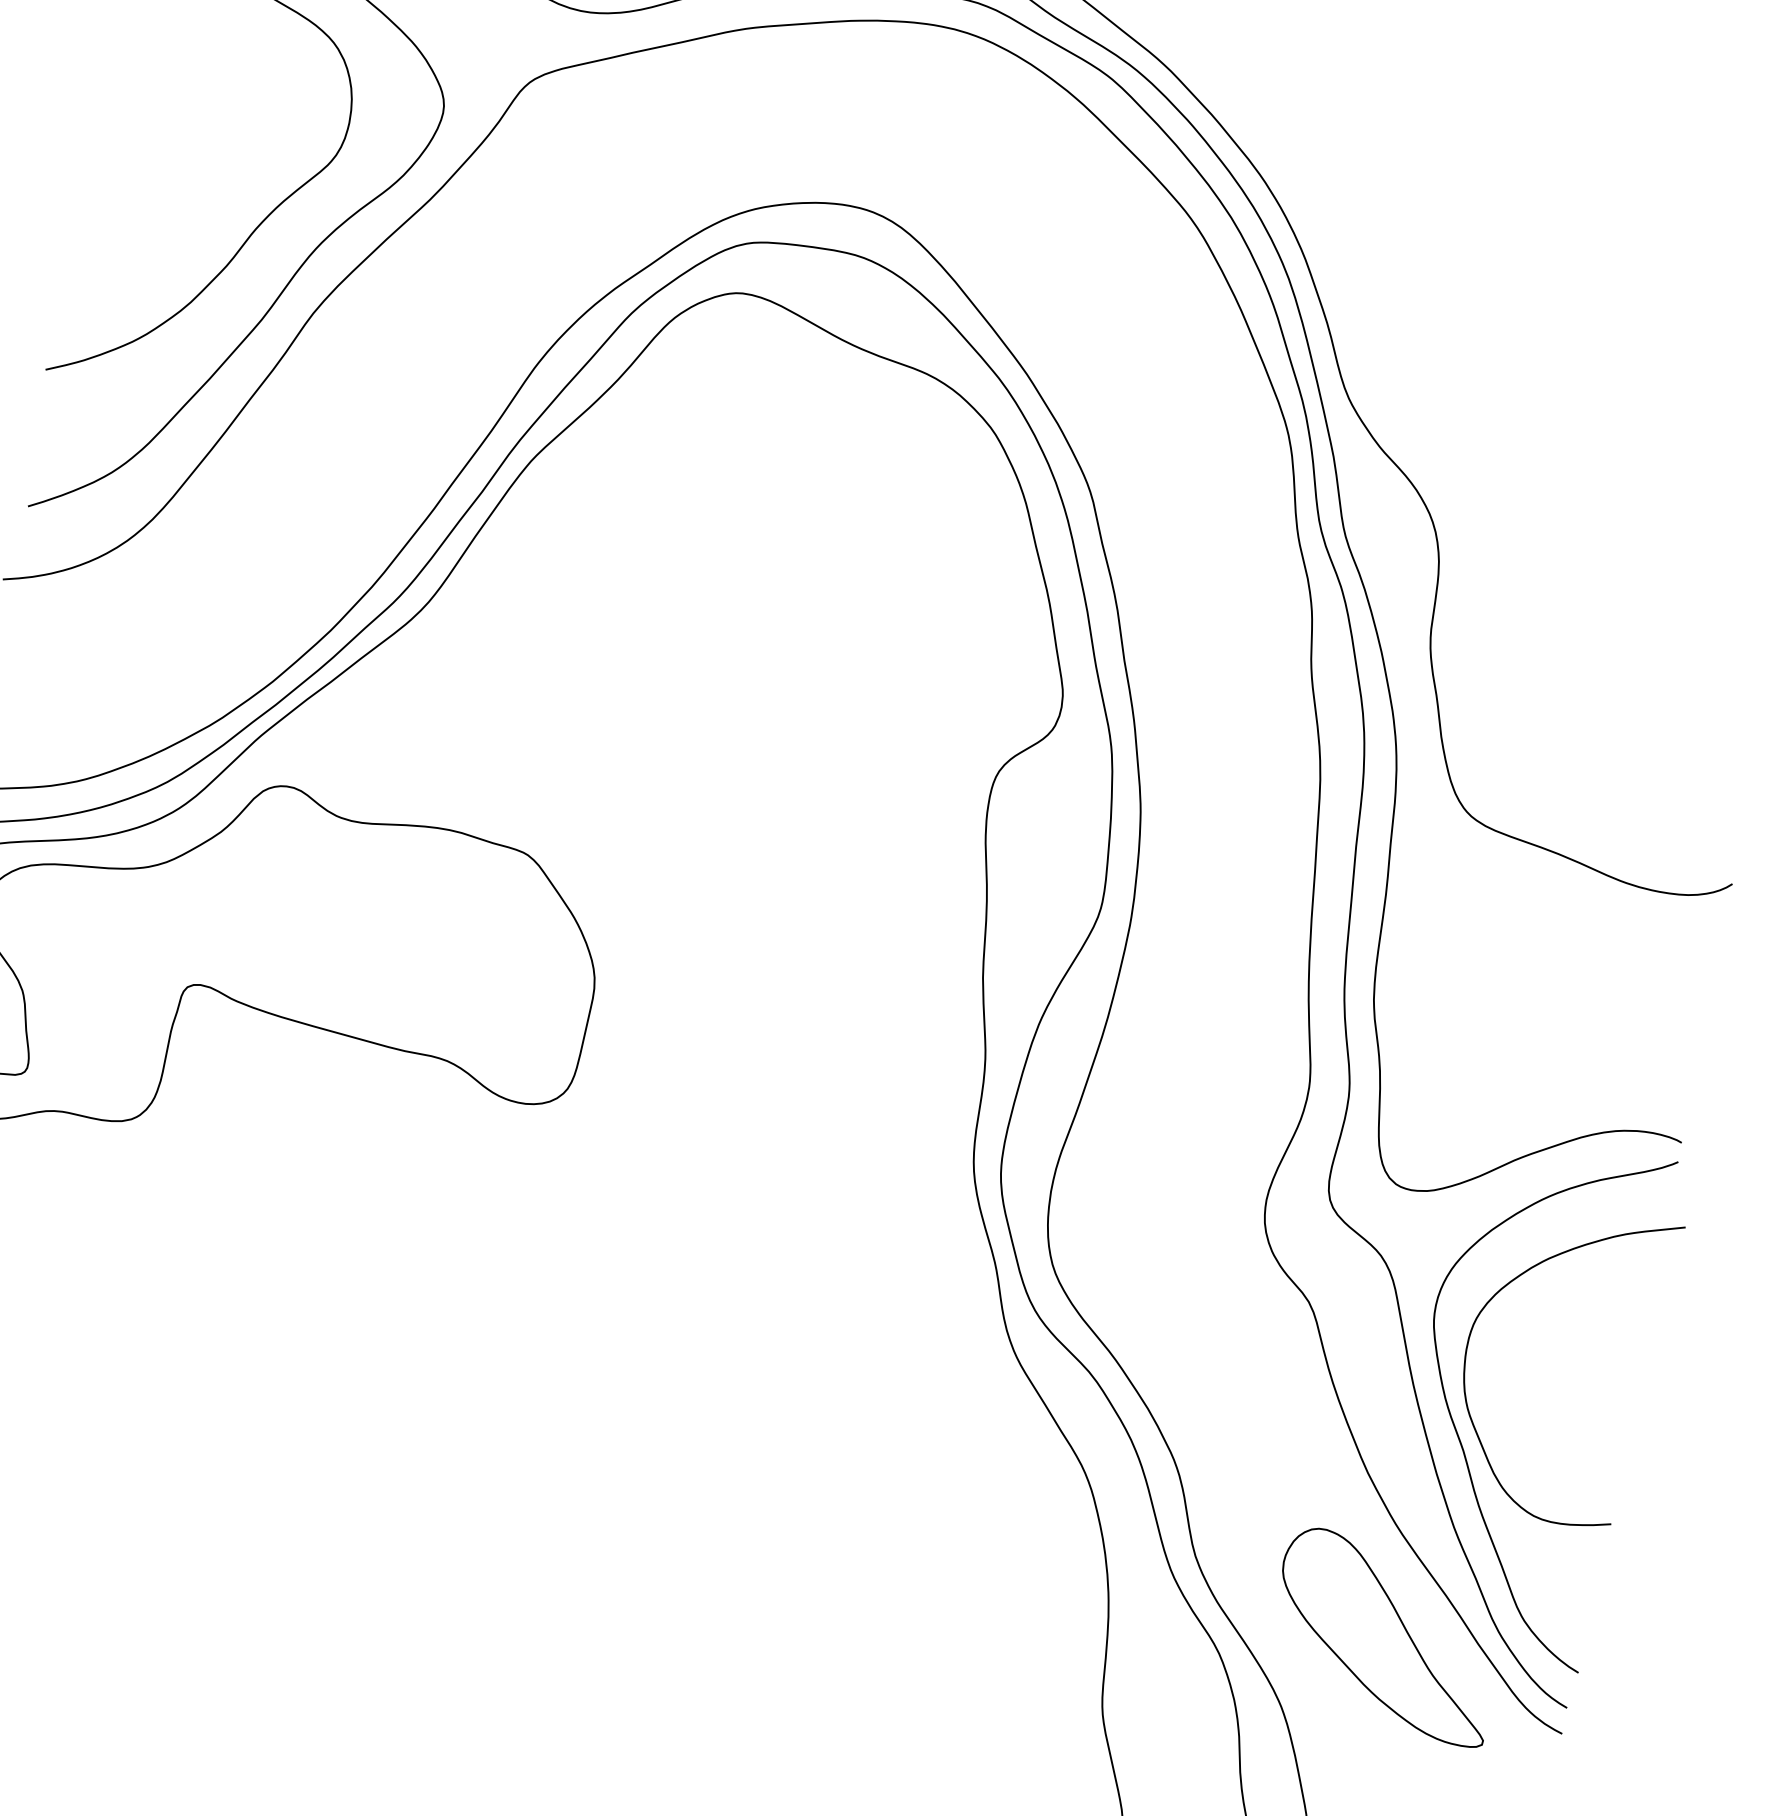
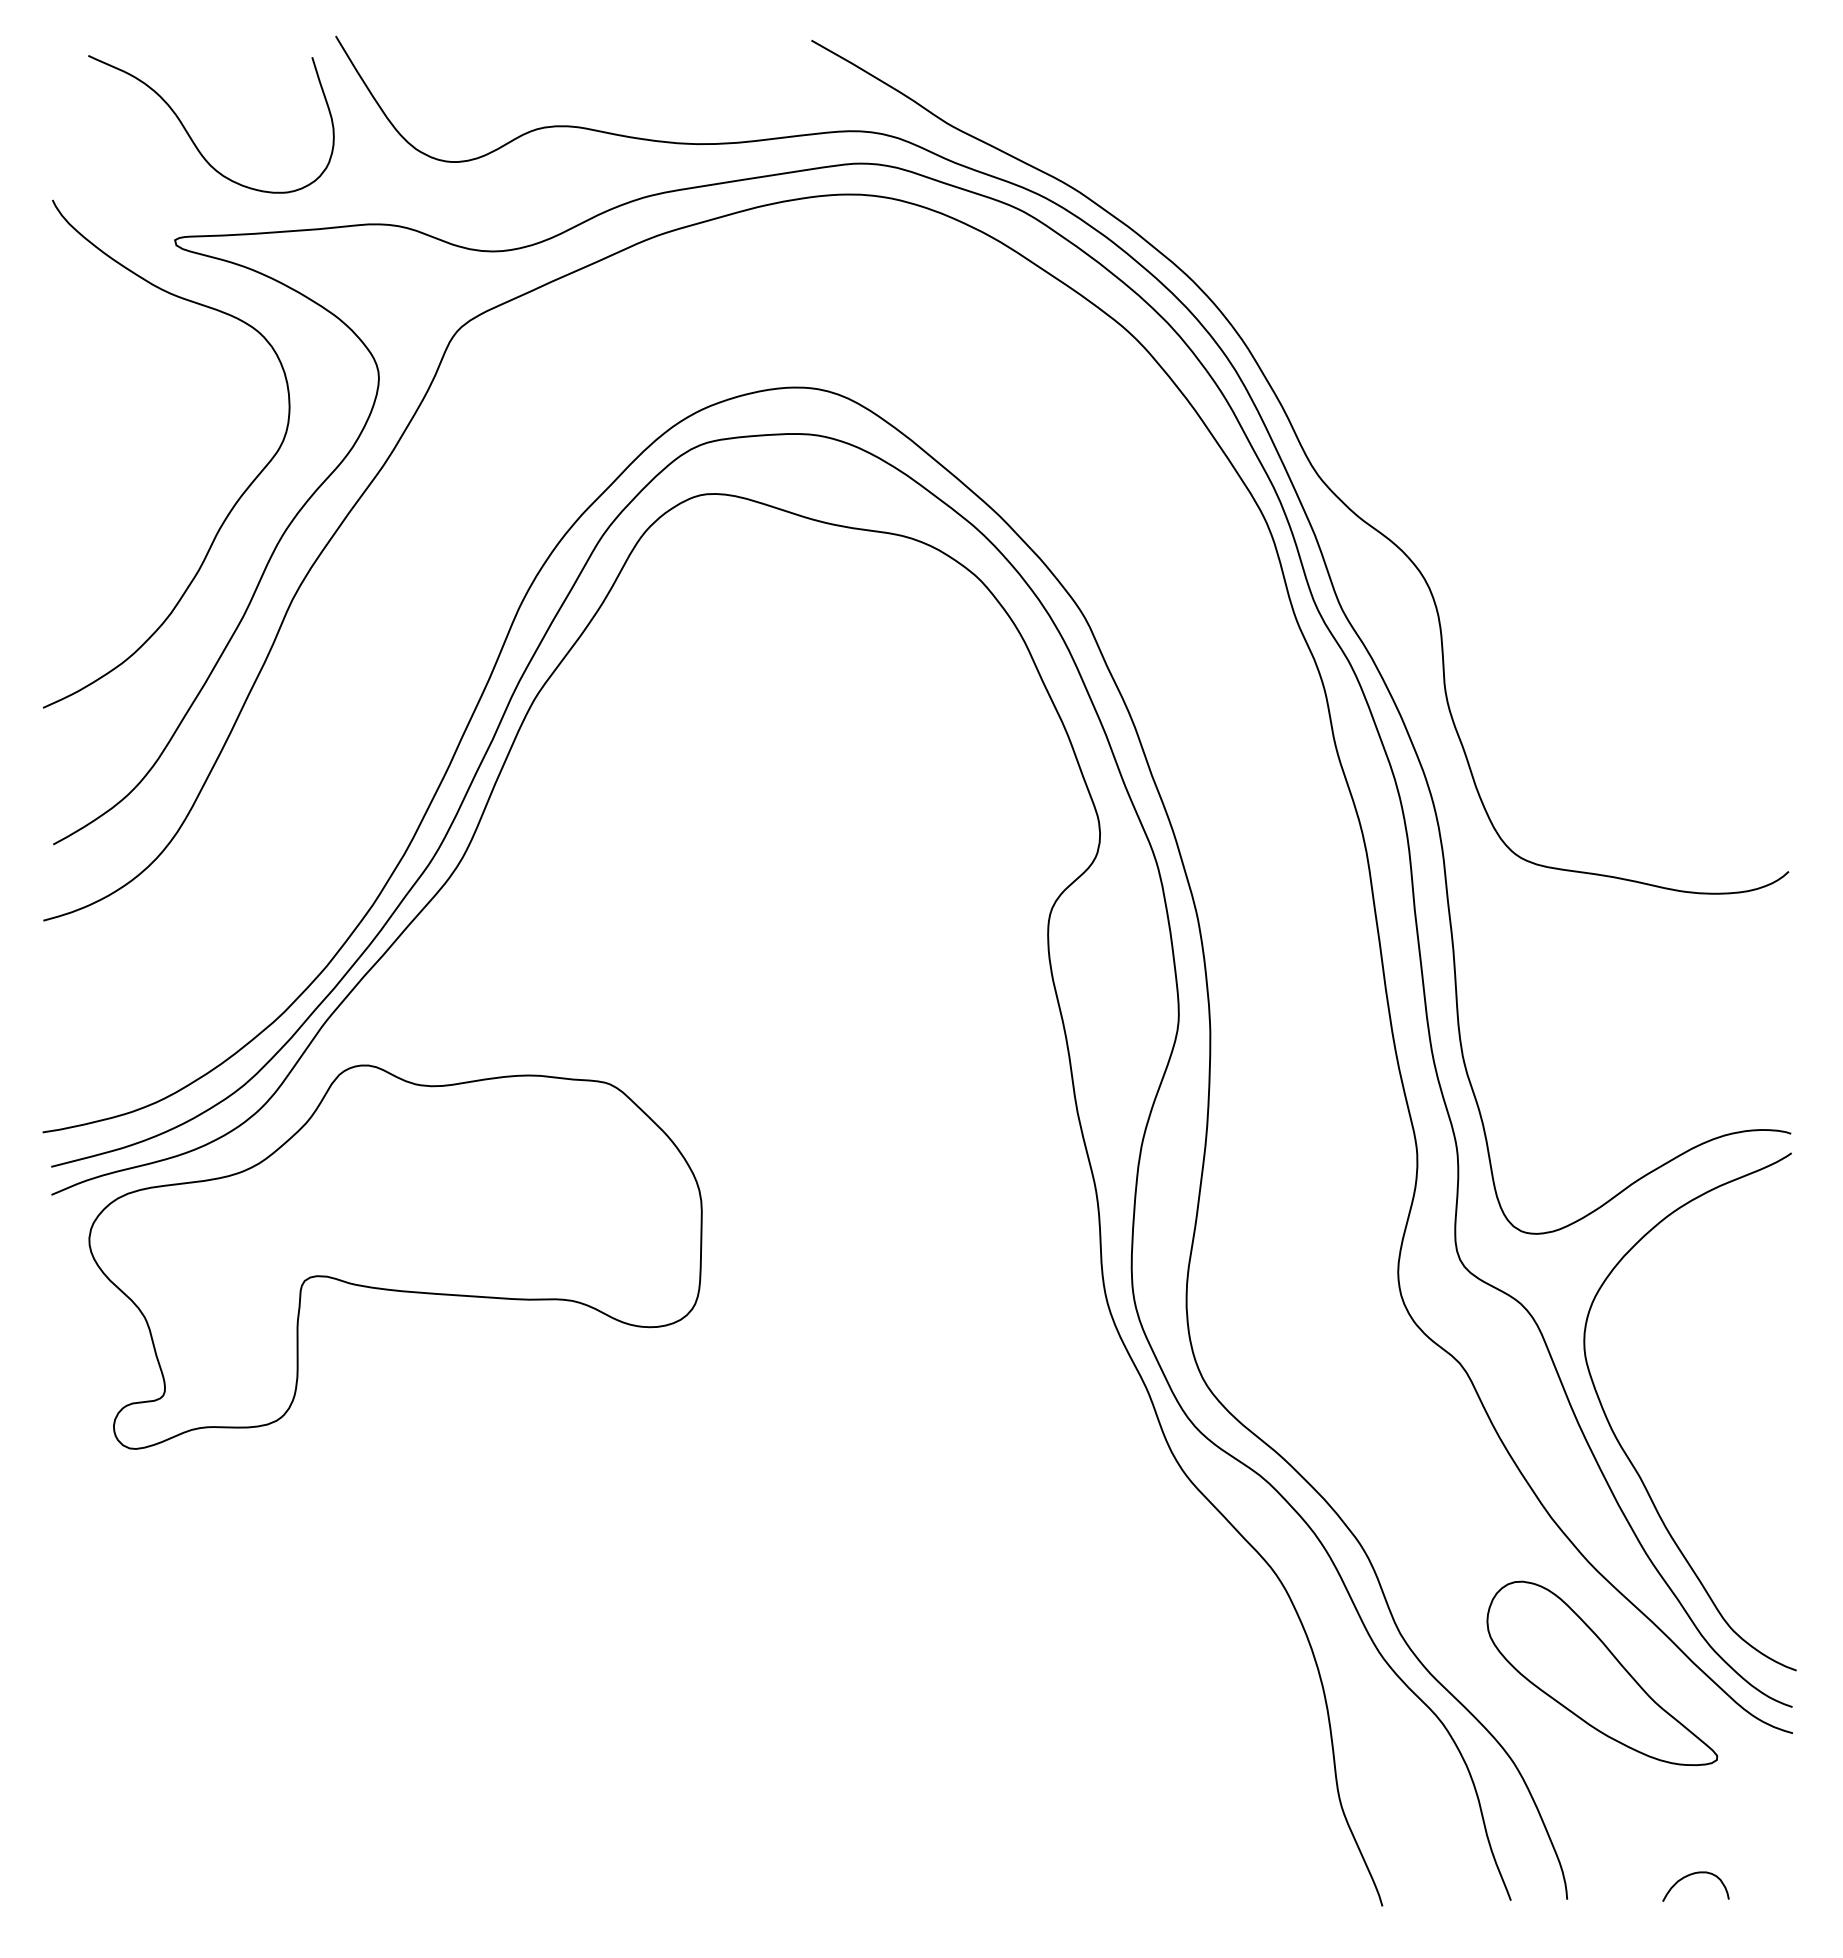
curve: (1492, 1298) -> (1638, 1323), removed

